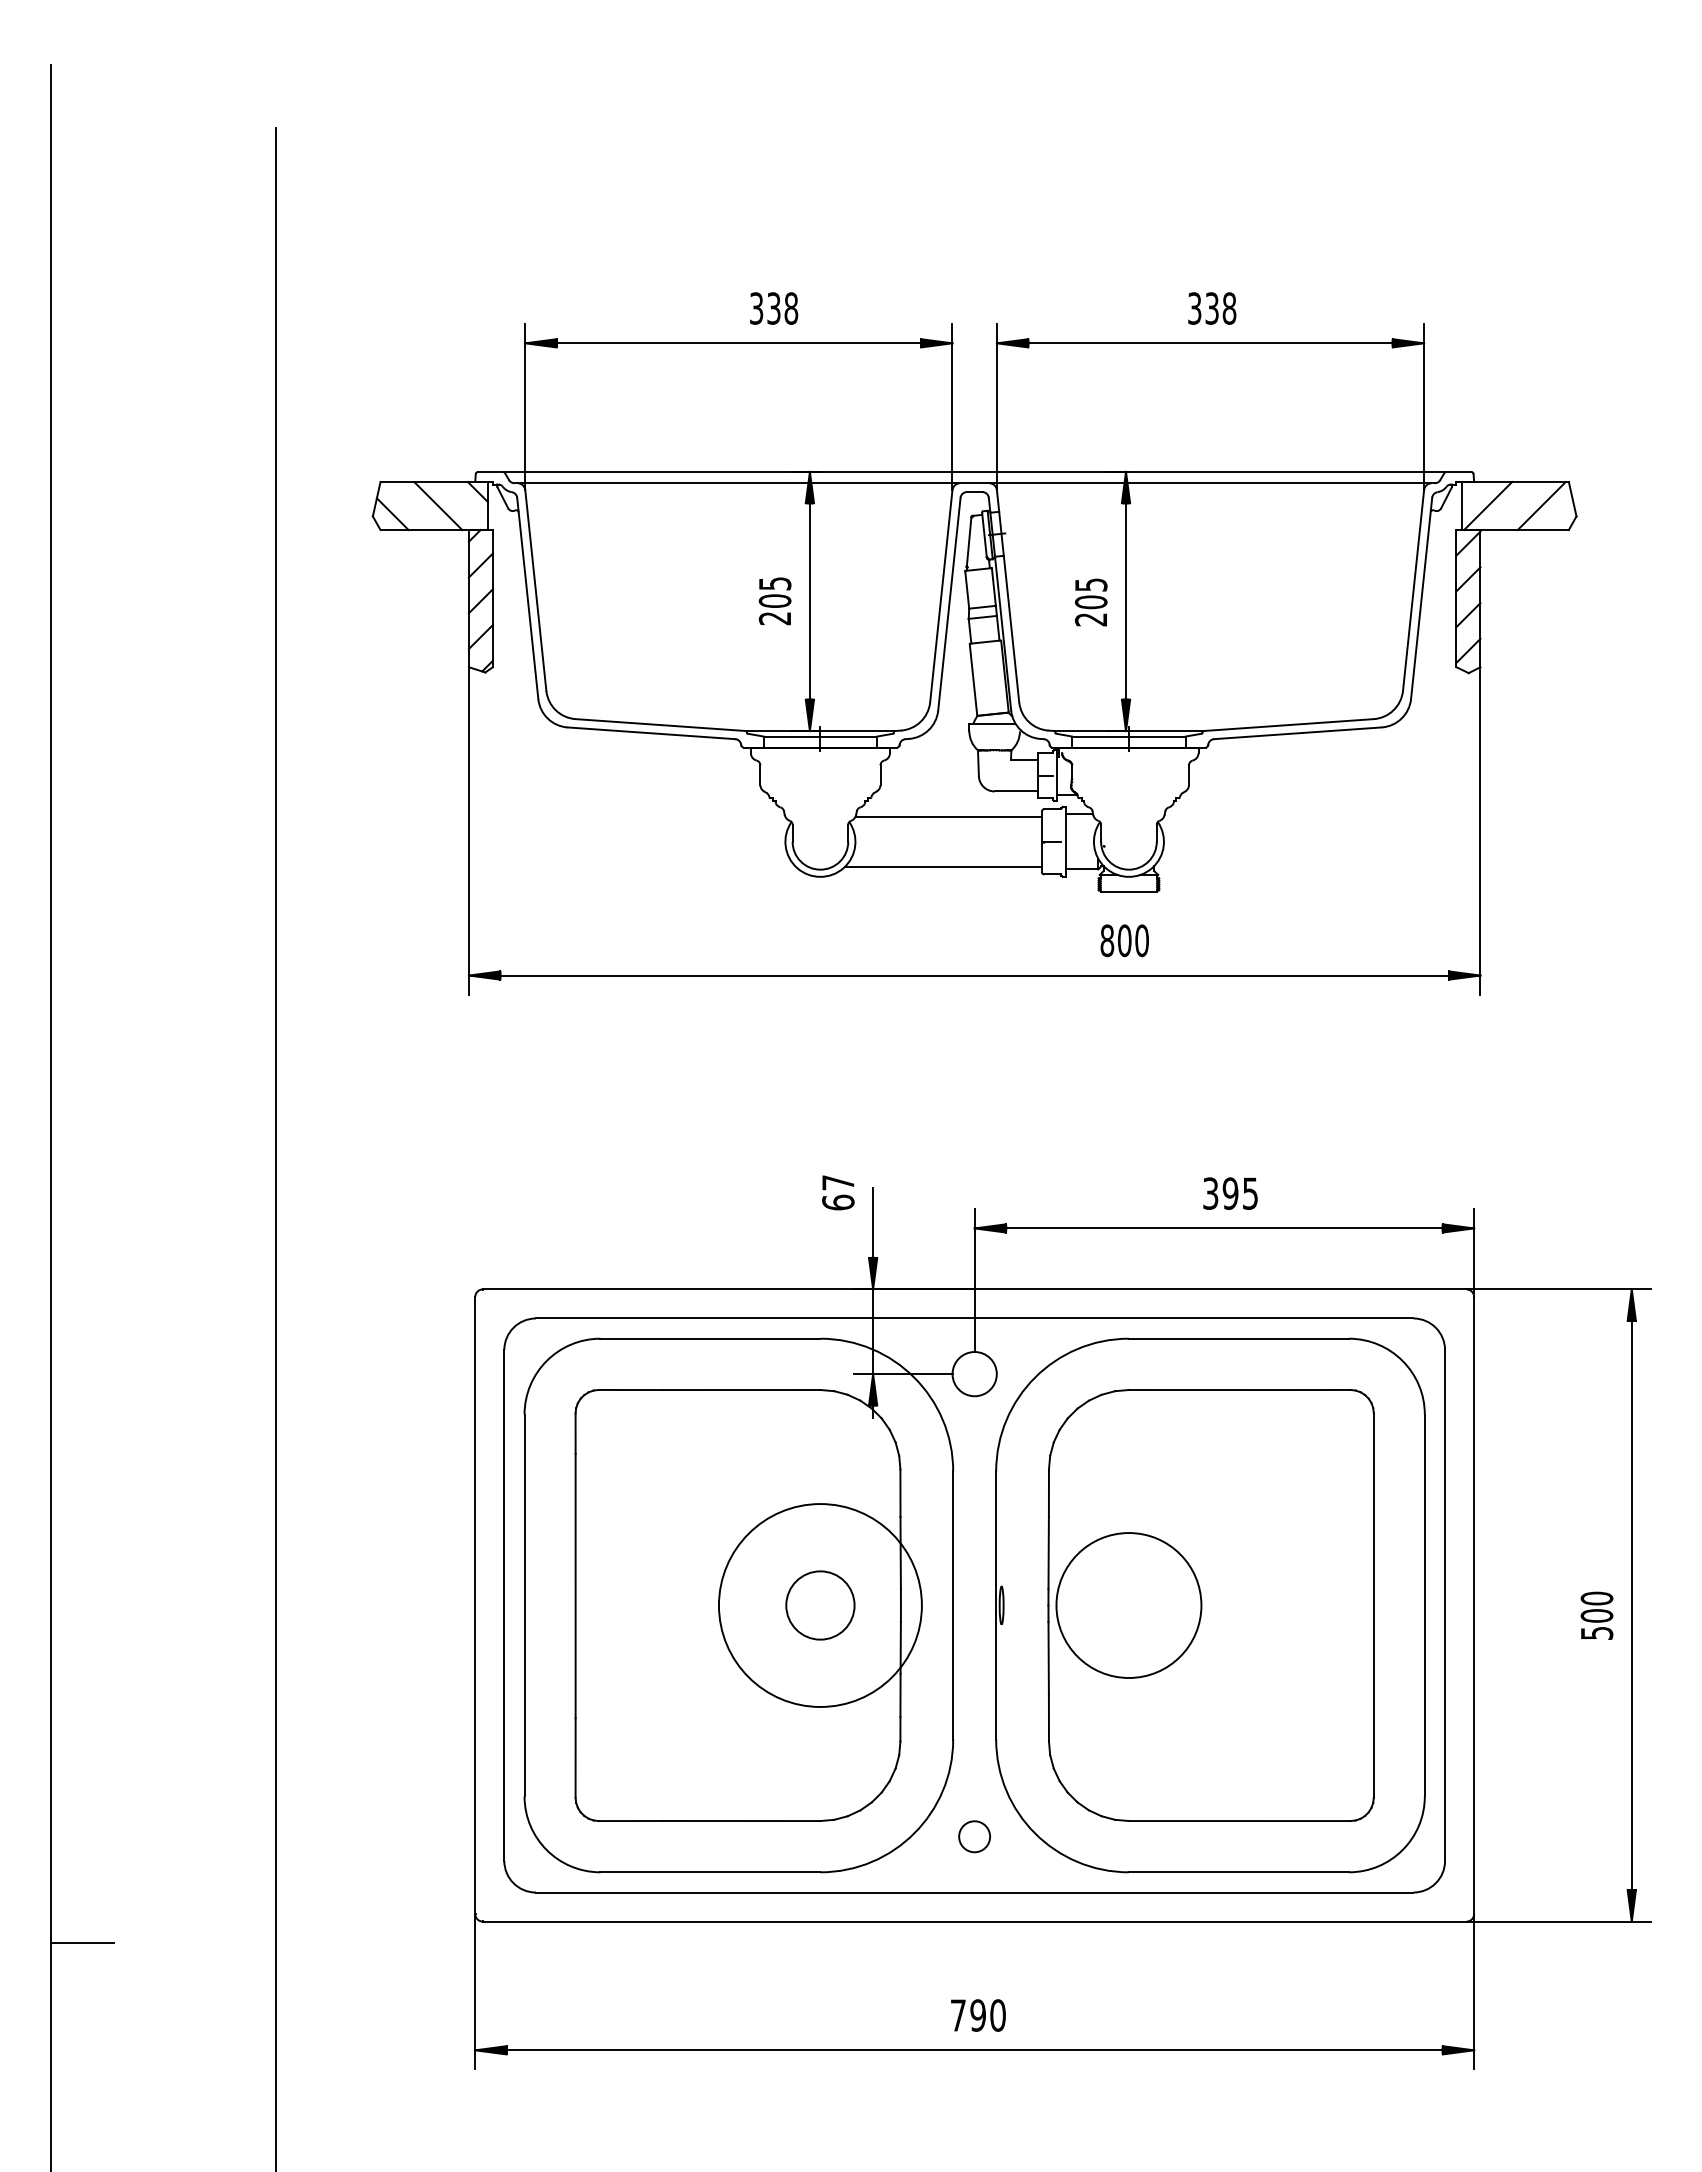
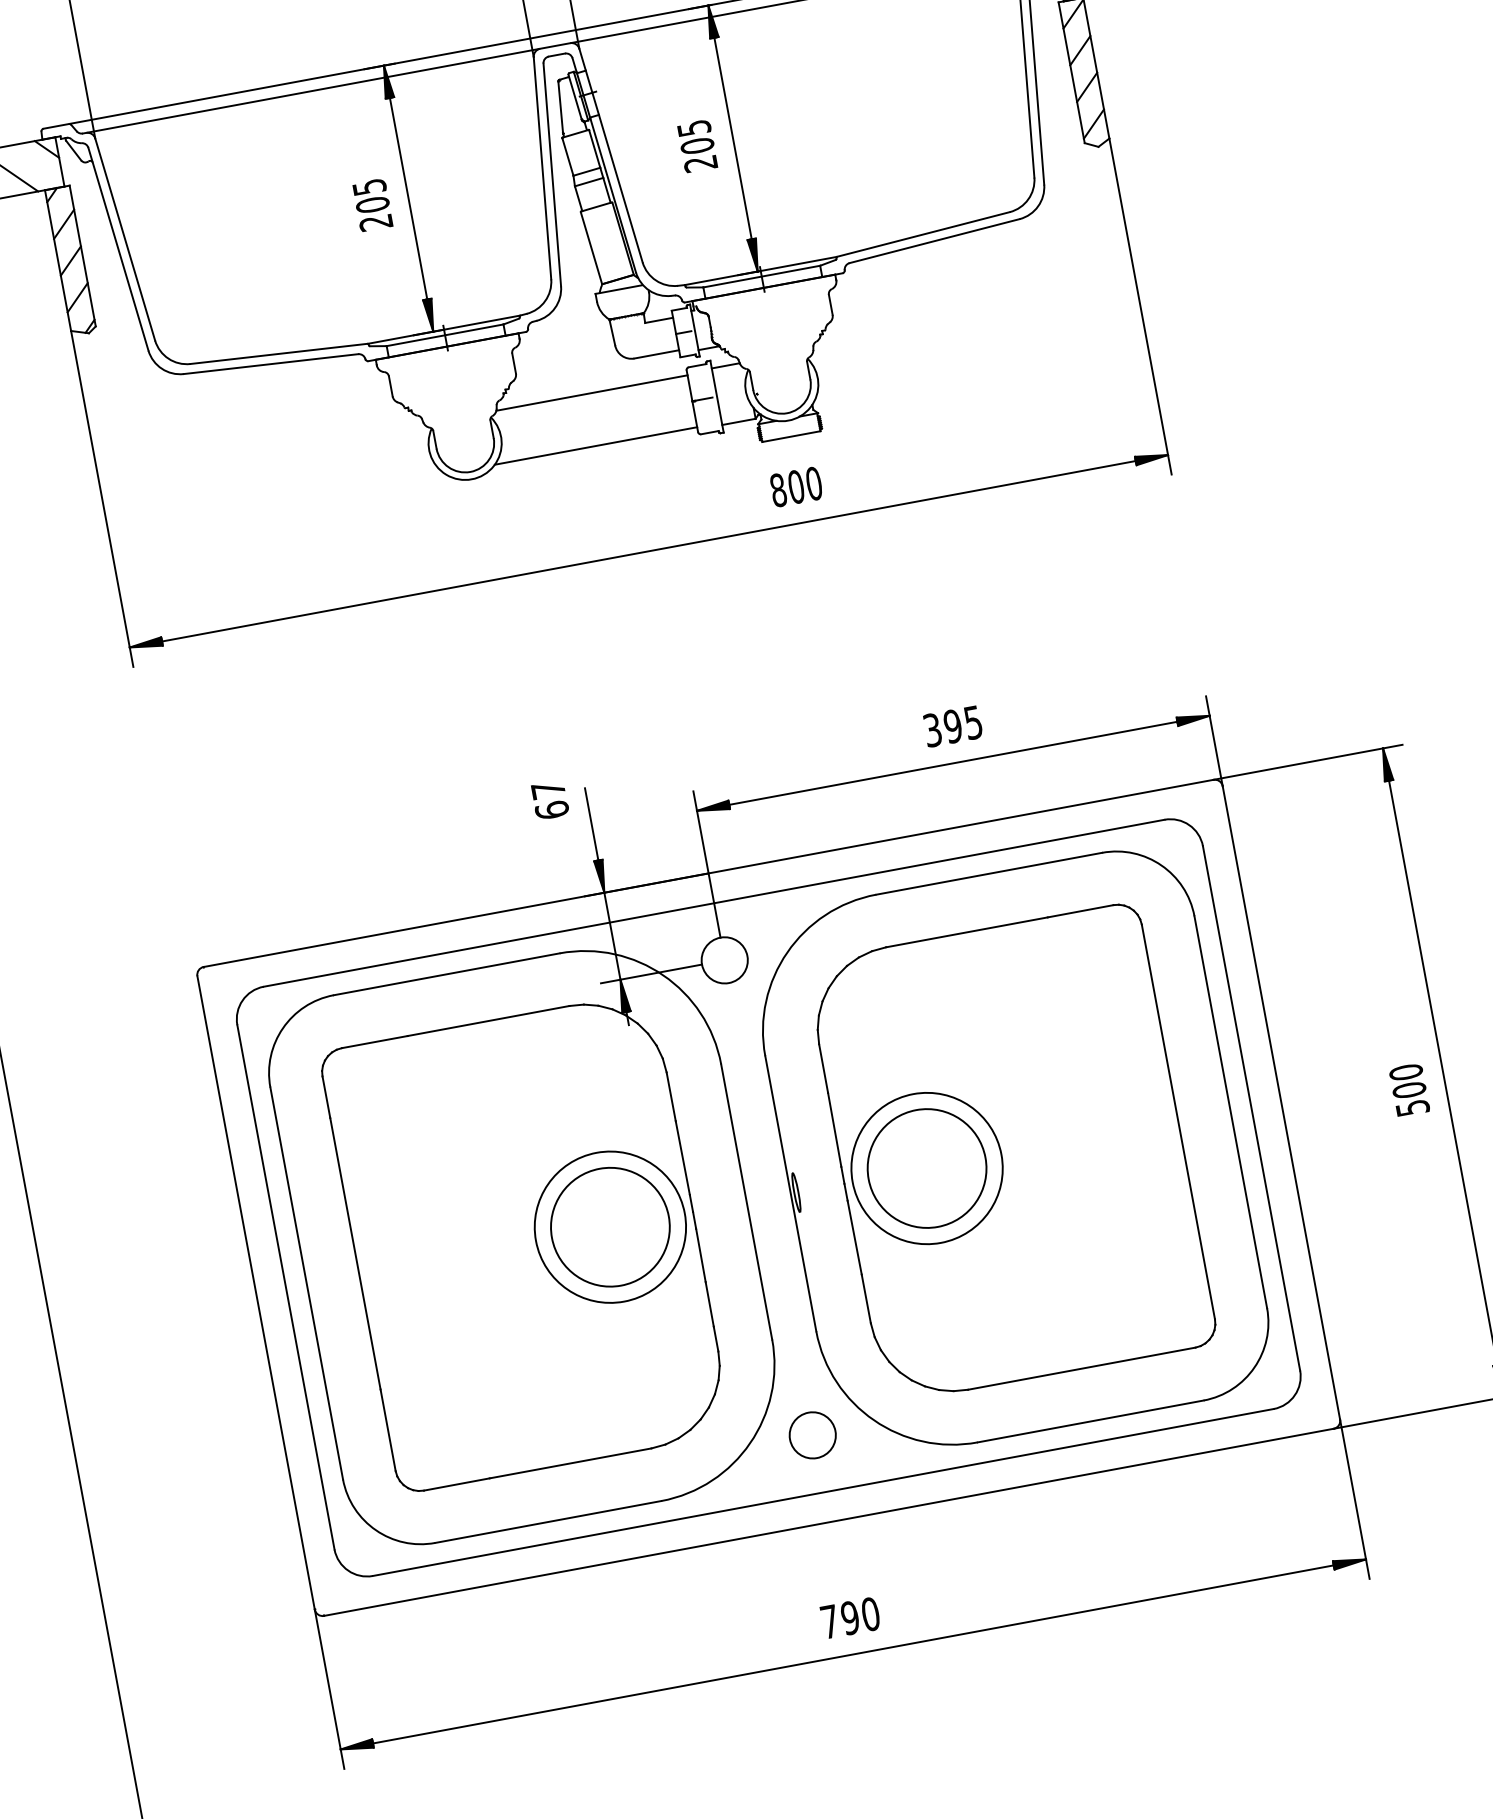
circle: (819, 1605) -> (609, 1227), size x0.71
circle: (820, 1605) -> (610, 1227), size x1.67
circle: (1128, 1605) -> (926, 1168), added
circle: (974, 1836) -> (812, 1435), size x1.43

